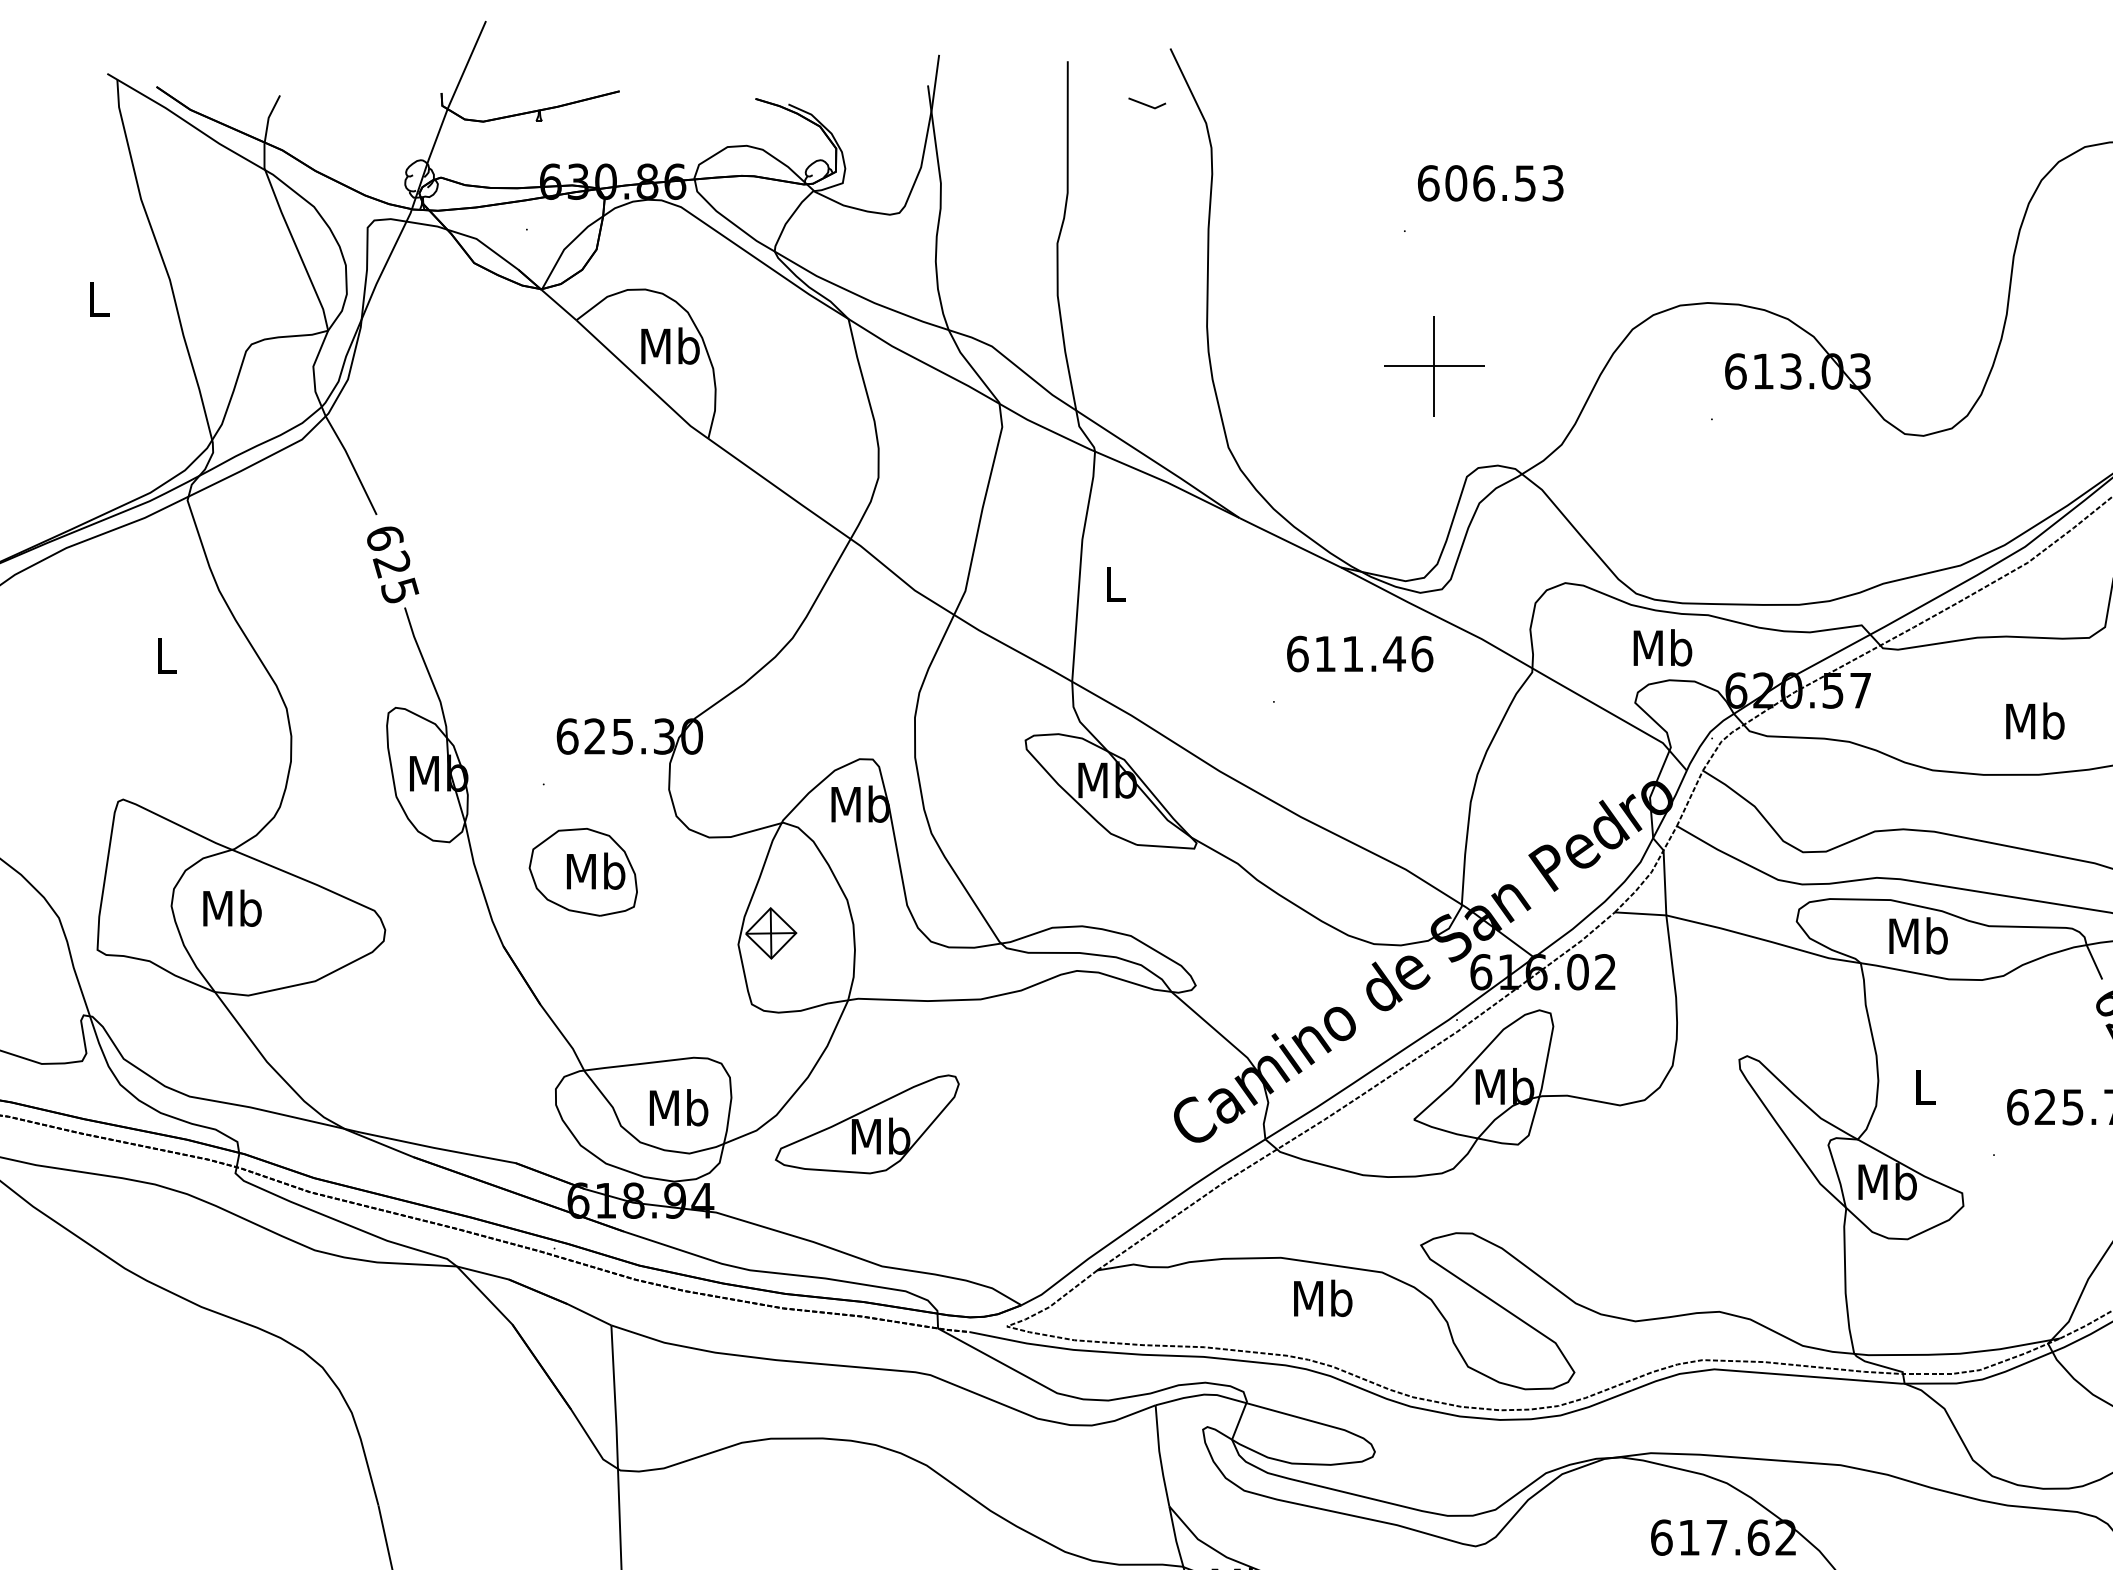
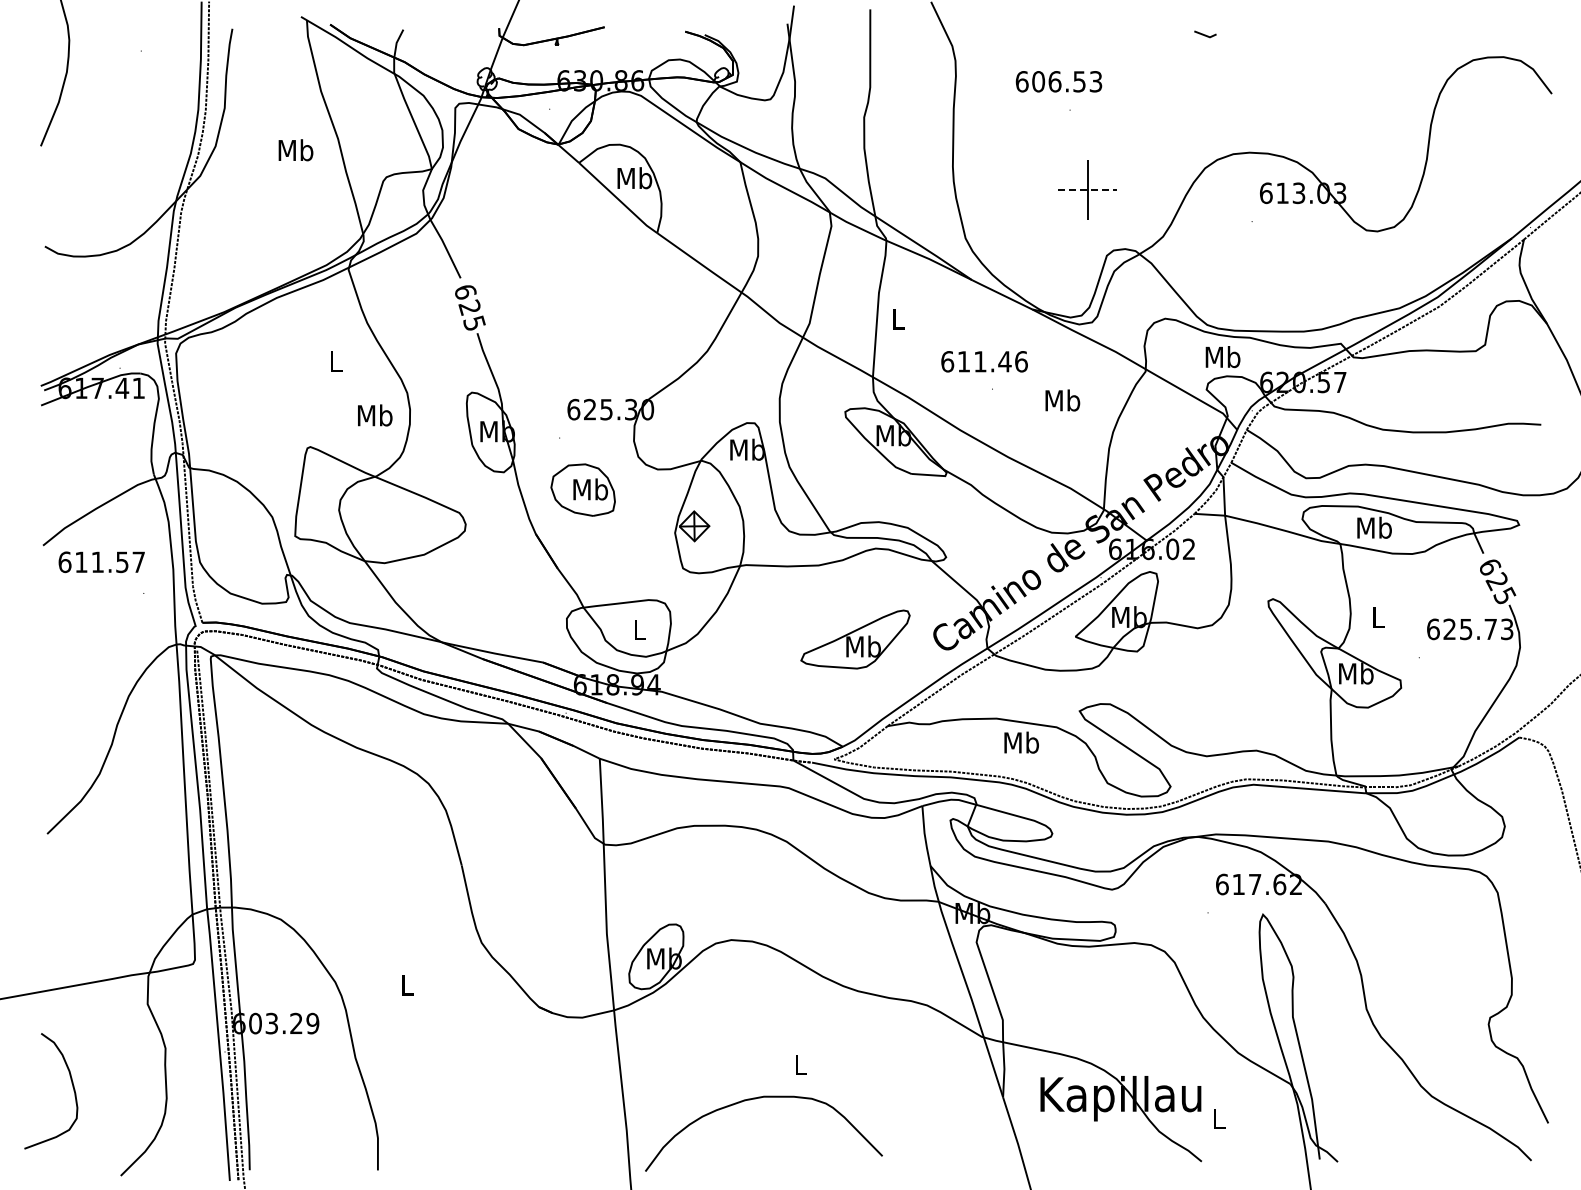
line: (1147, 103) -> (1205, 34), moved
text: (1489, 182) -> (1058, 81), moved
text: (98, 299) -> (295, 150), L -> Mb
line: (1434, 366) -> (1087, 190), solid -> dashed
text: (1359, 653) -> (984, 361), moved
text: (2034, 721) -> (1062, 400), moved
text: (232, 908) -> (375, 415), moved
text: (678, 1107) -> (639, 629), Mb -> L
part: (867, 1124) -> (855, 639), moved

